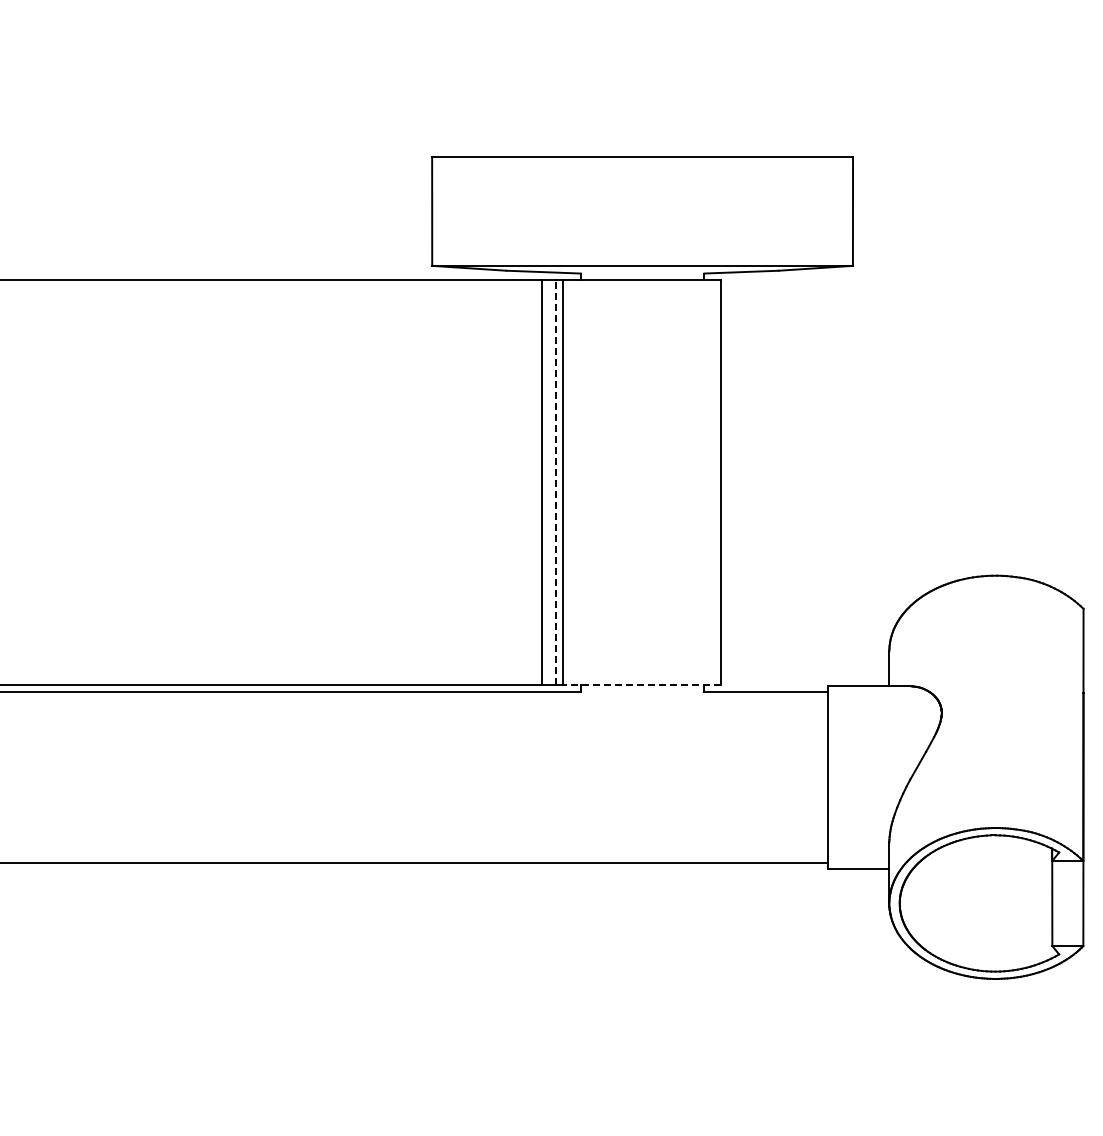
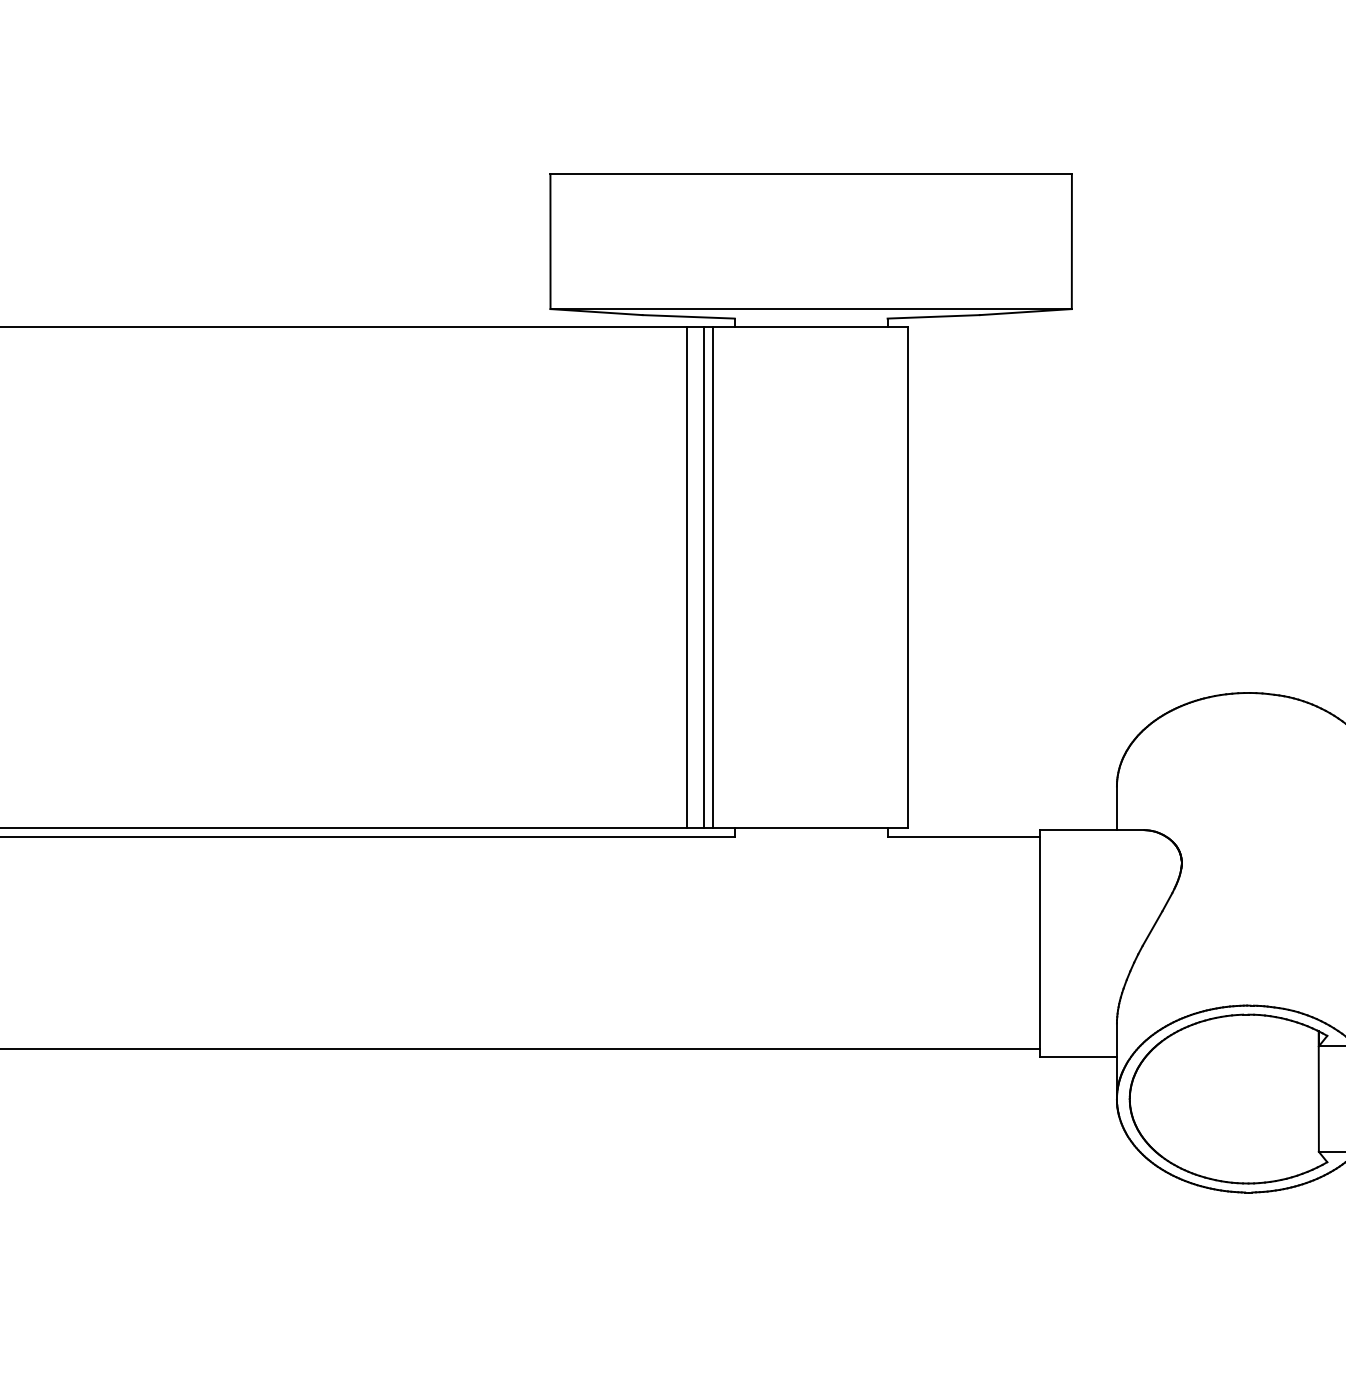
line: (555, 482) -> (703, 577), dashed -> solid
line: (642, 684) -> (811, 827), dashed -> solid

